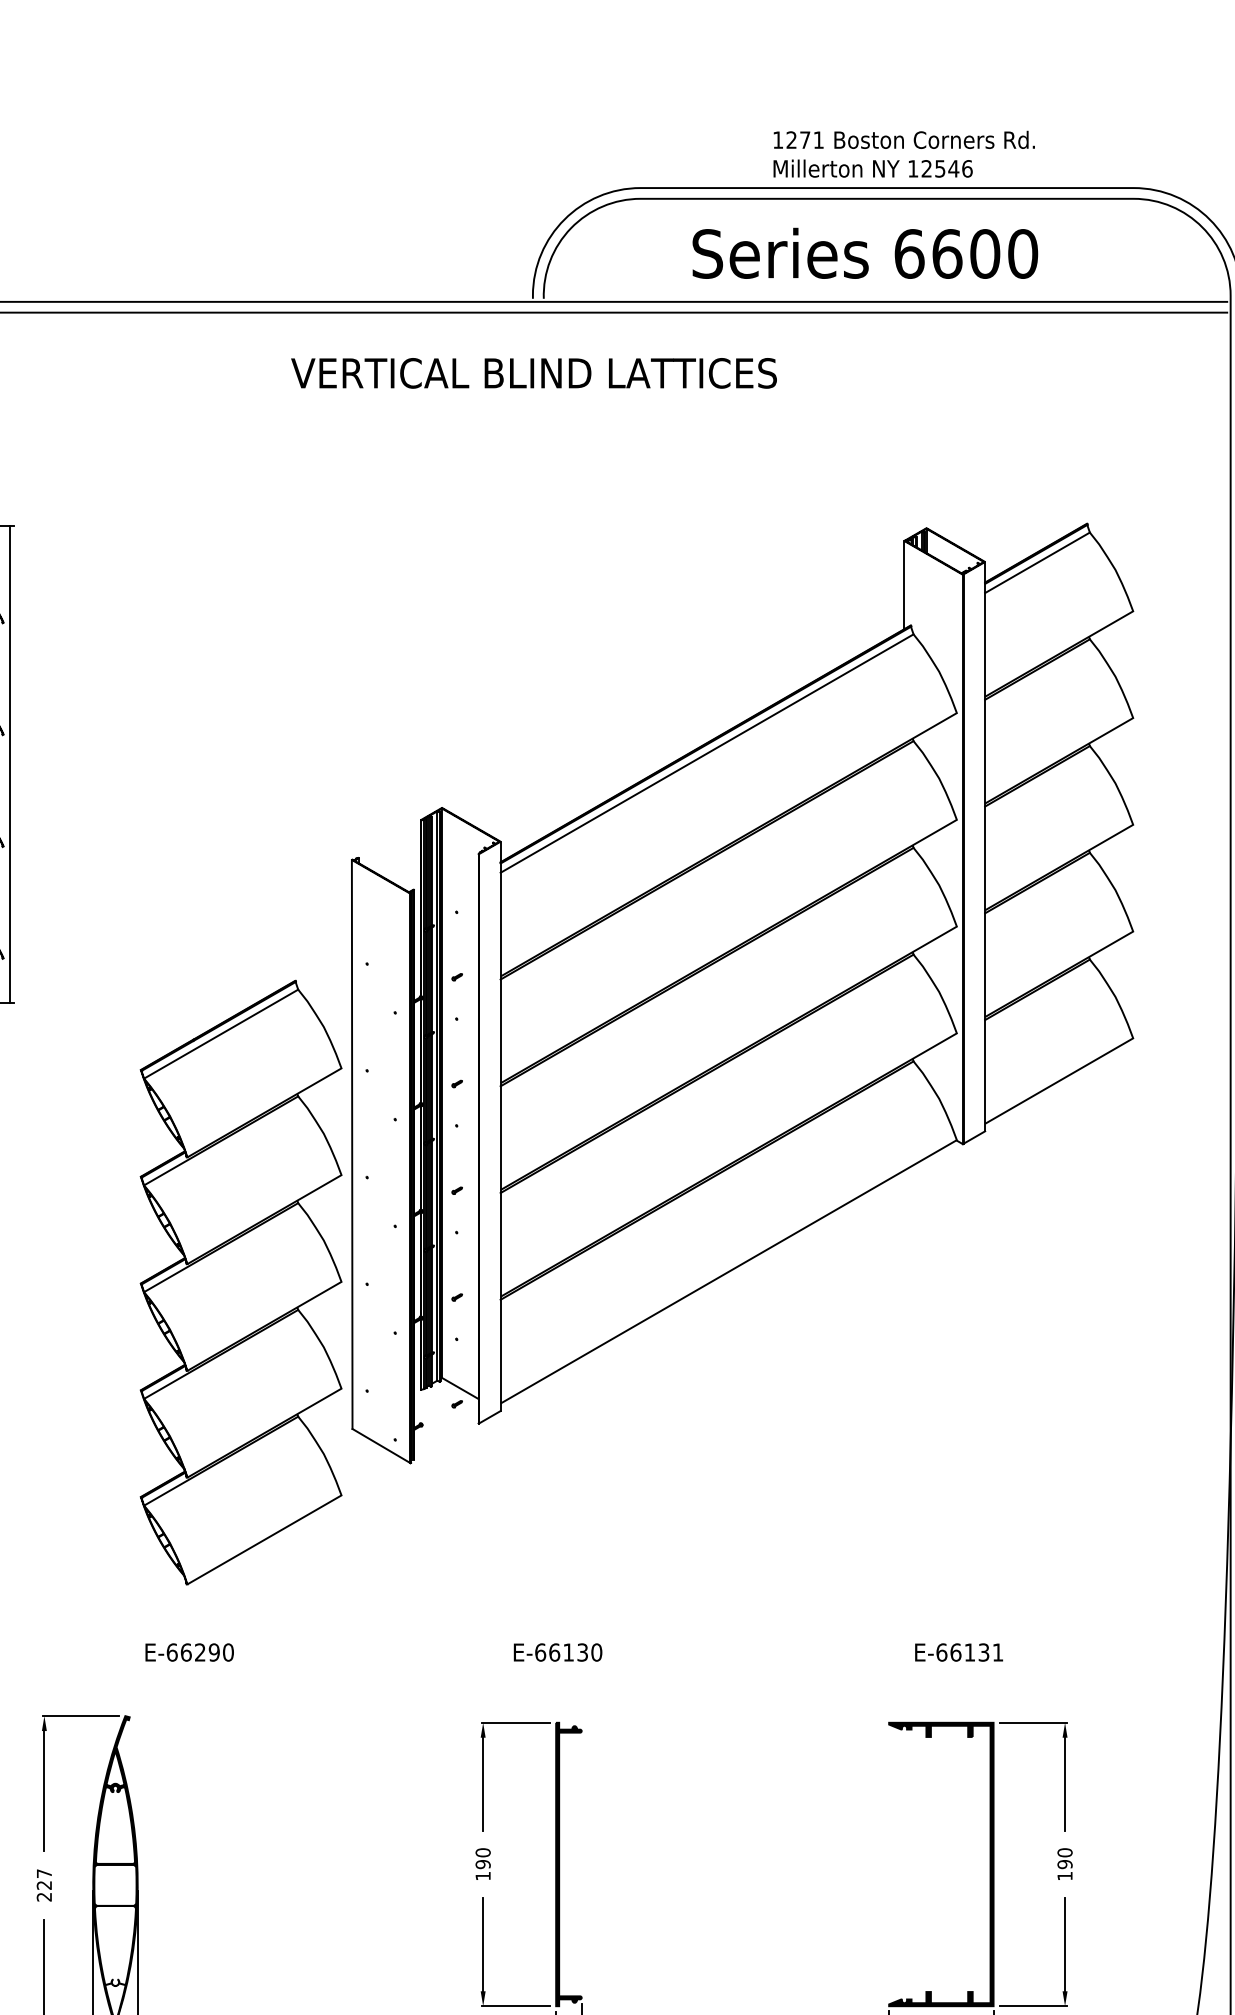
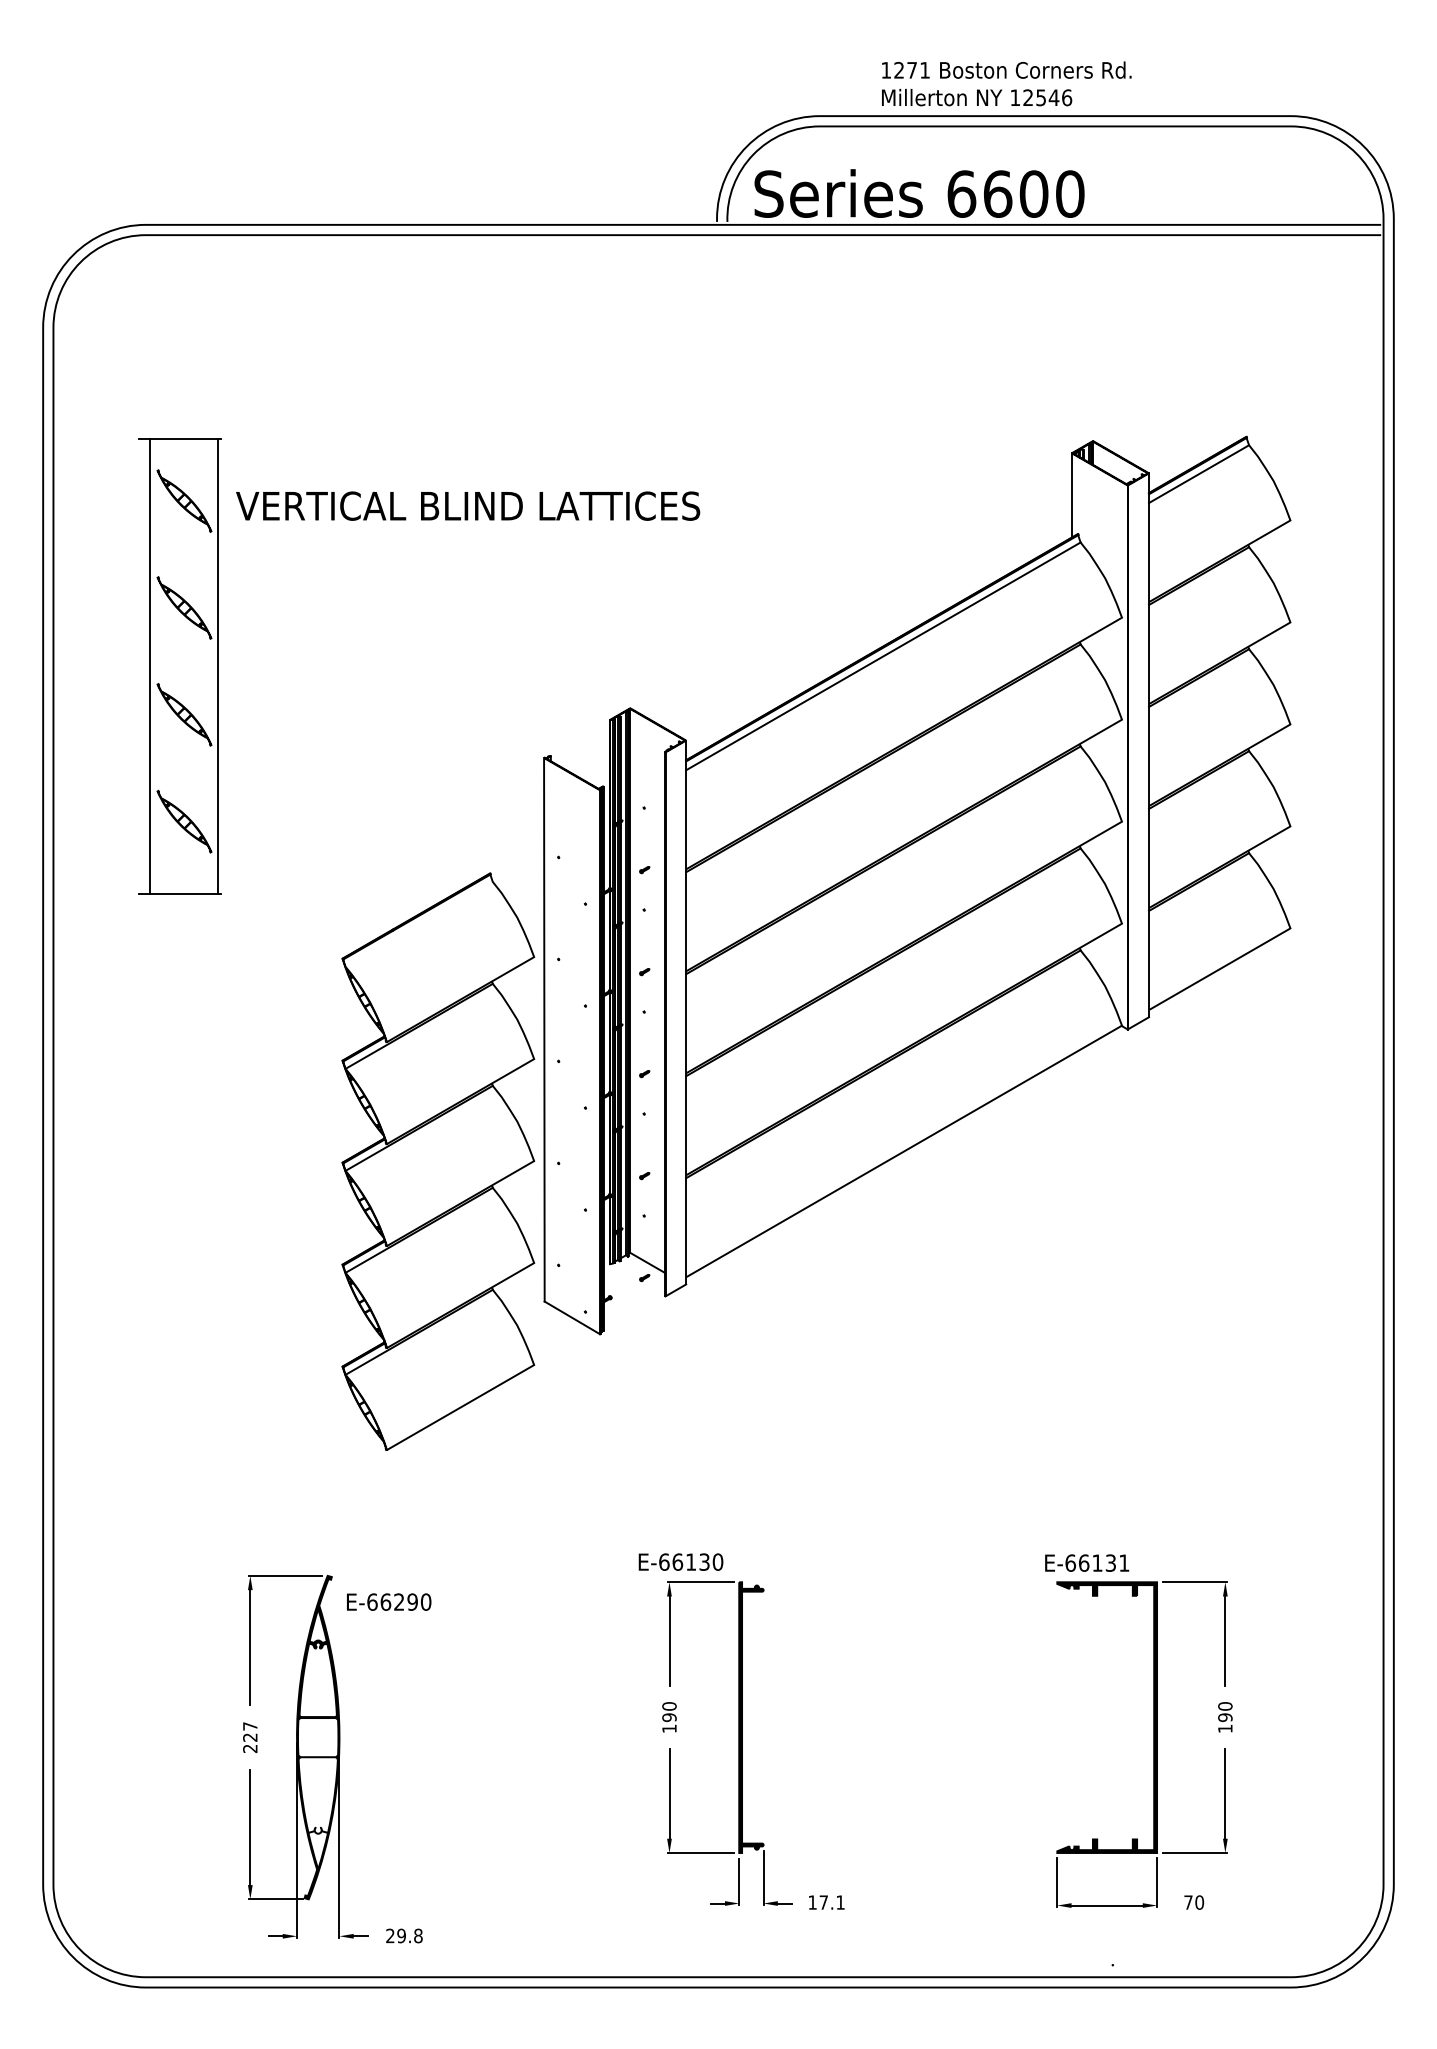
text: (903, 153) -> (1006, 83), moved
text: (865, 253) -> (919, 193), moved
text: (534, 372) -> (468, 505), moved
line: (220, 1033) -> (418, 923), removed
text: (190, 1651) -> (389, 1601), moved
text: (557, 1651) -> (680, 1561), moved
text: (959, 1651) -> (1087, 1562), moved

